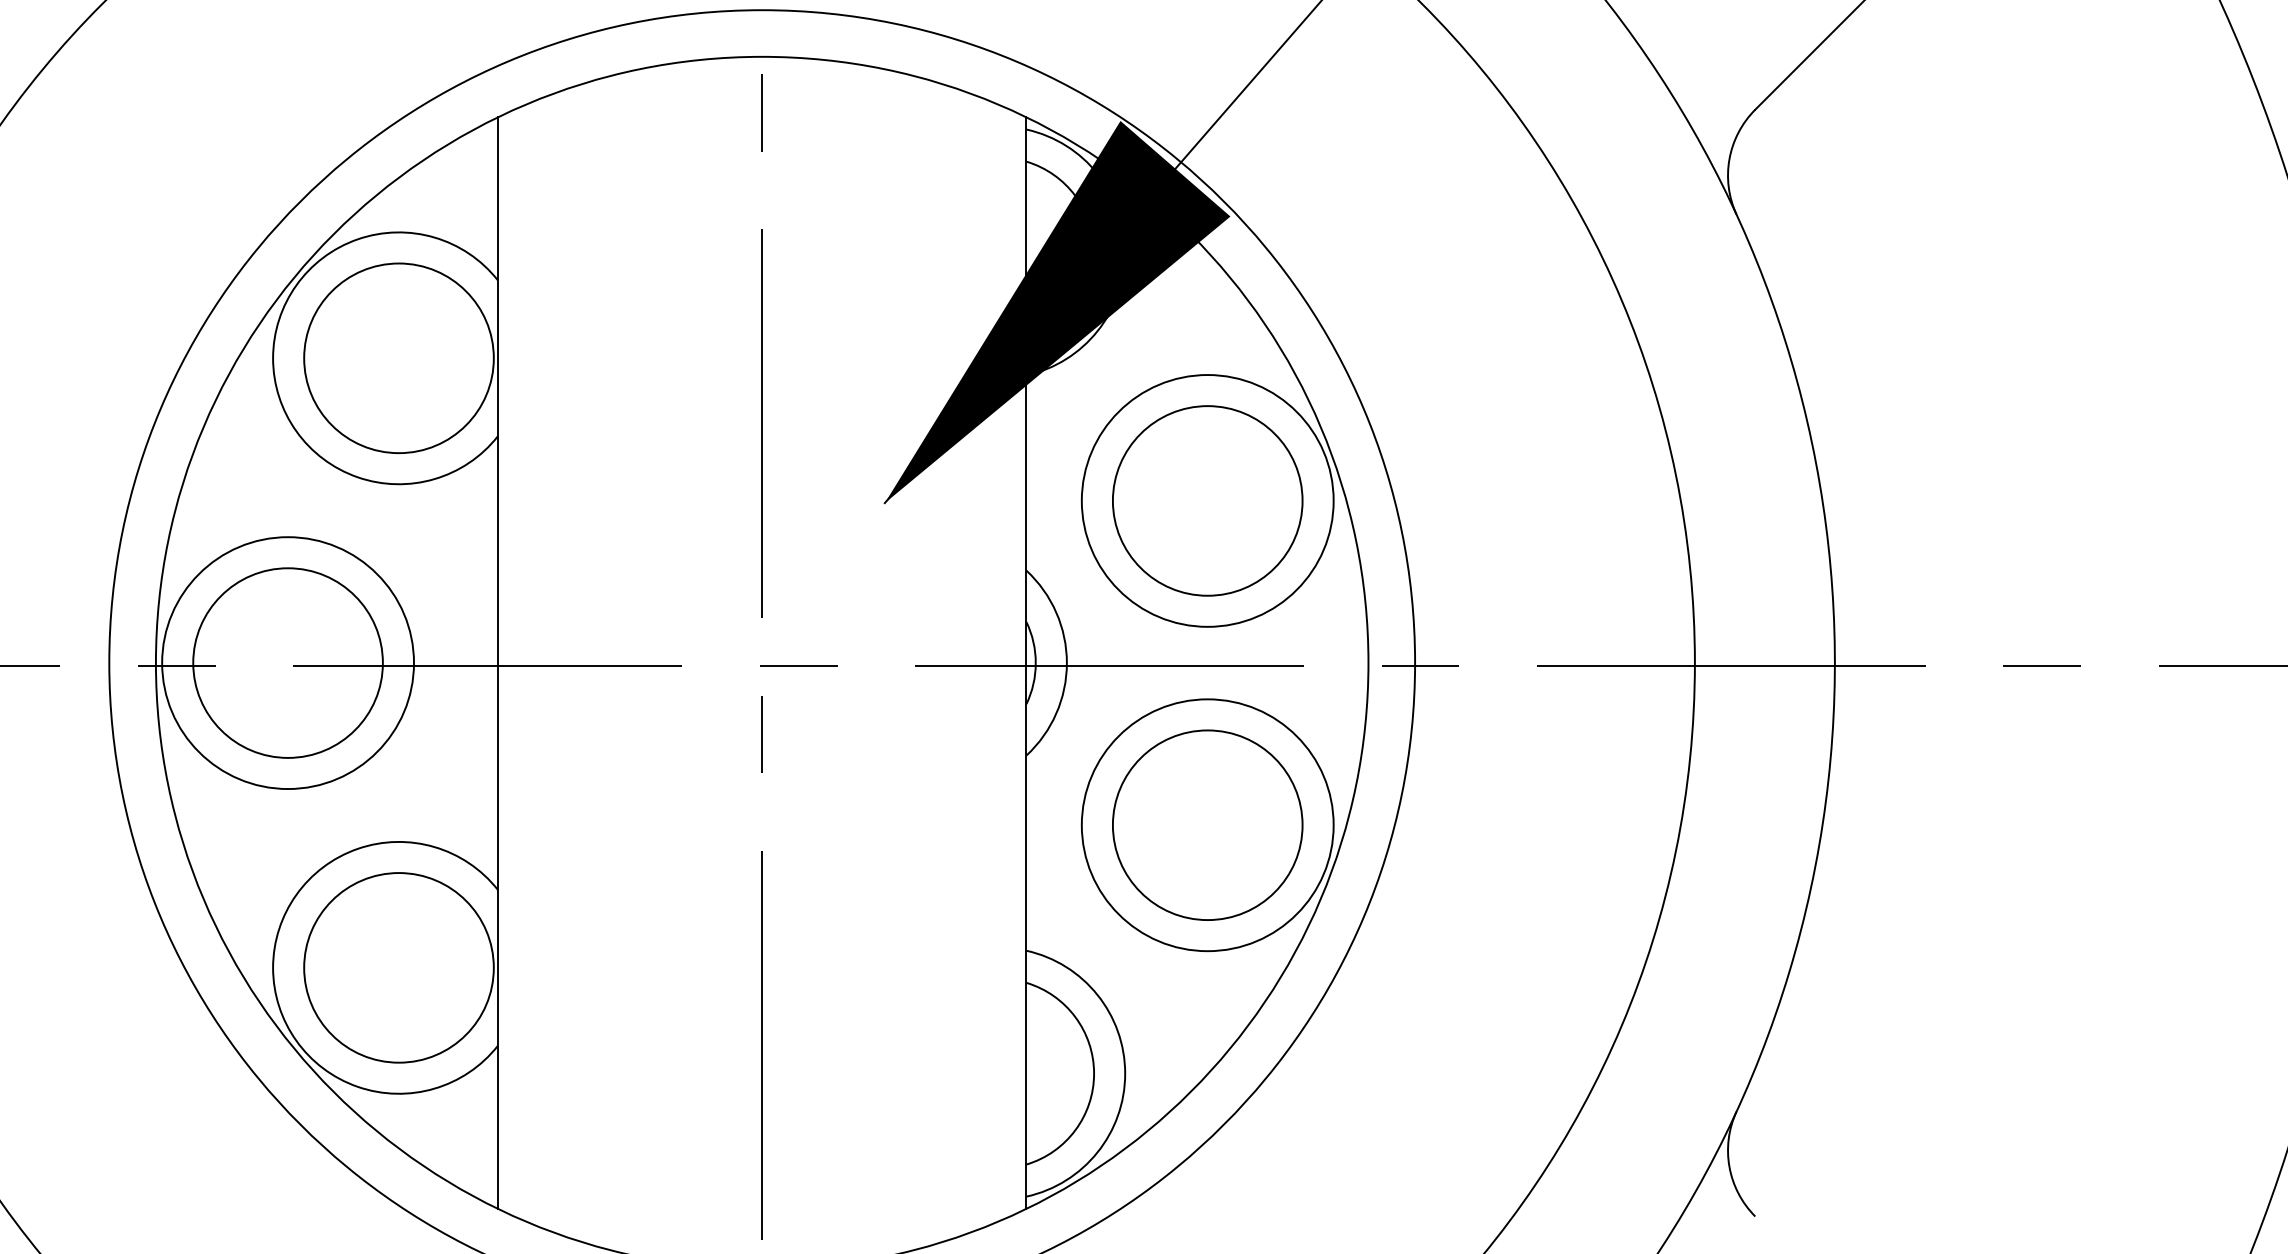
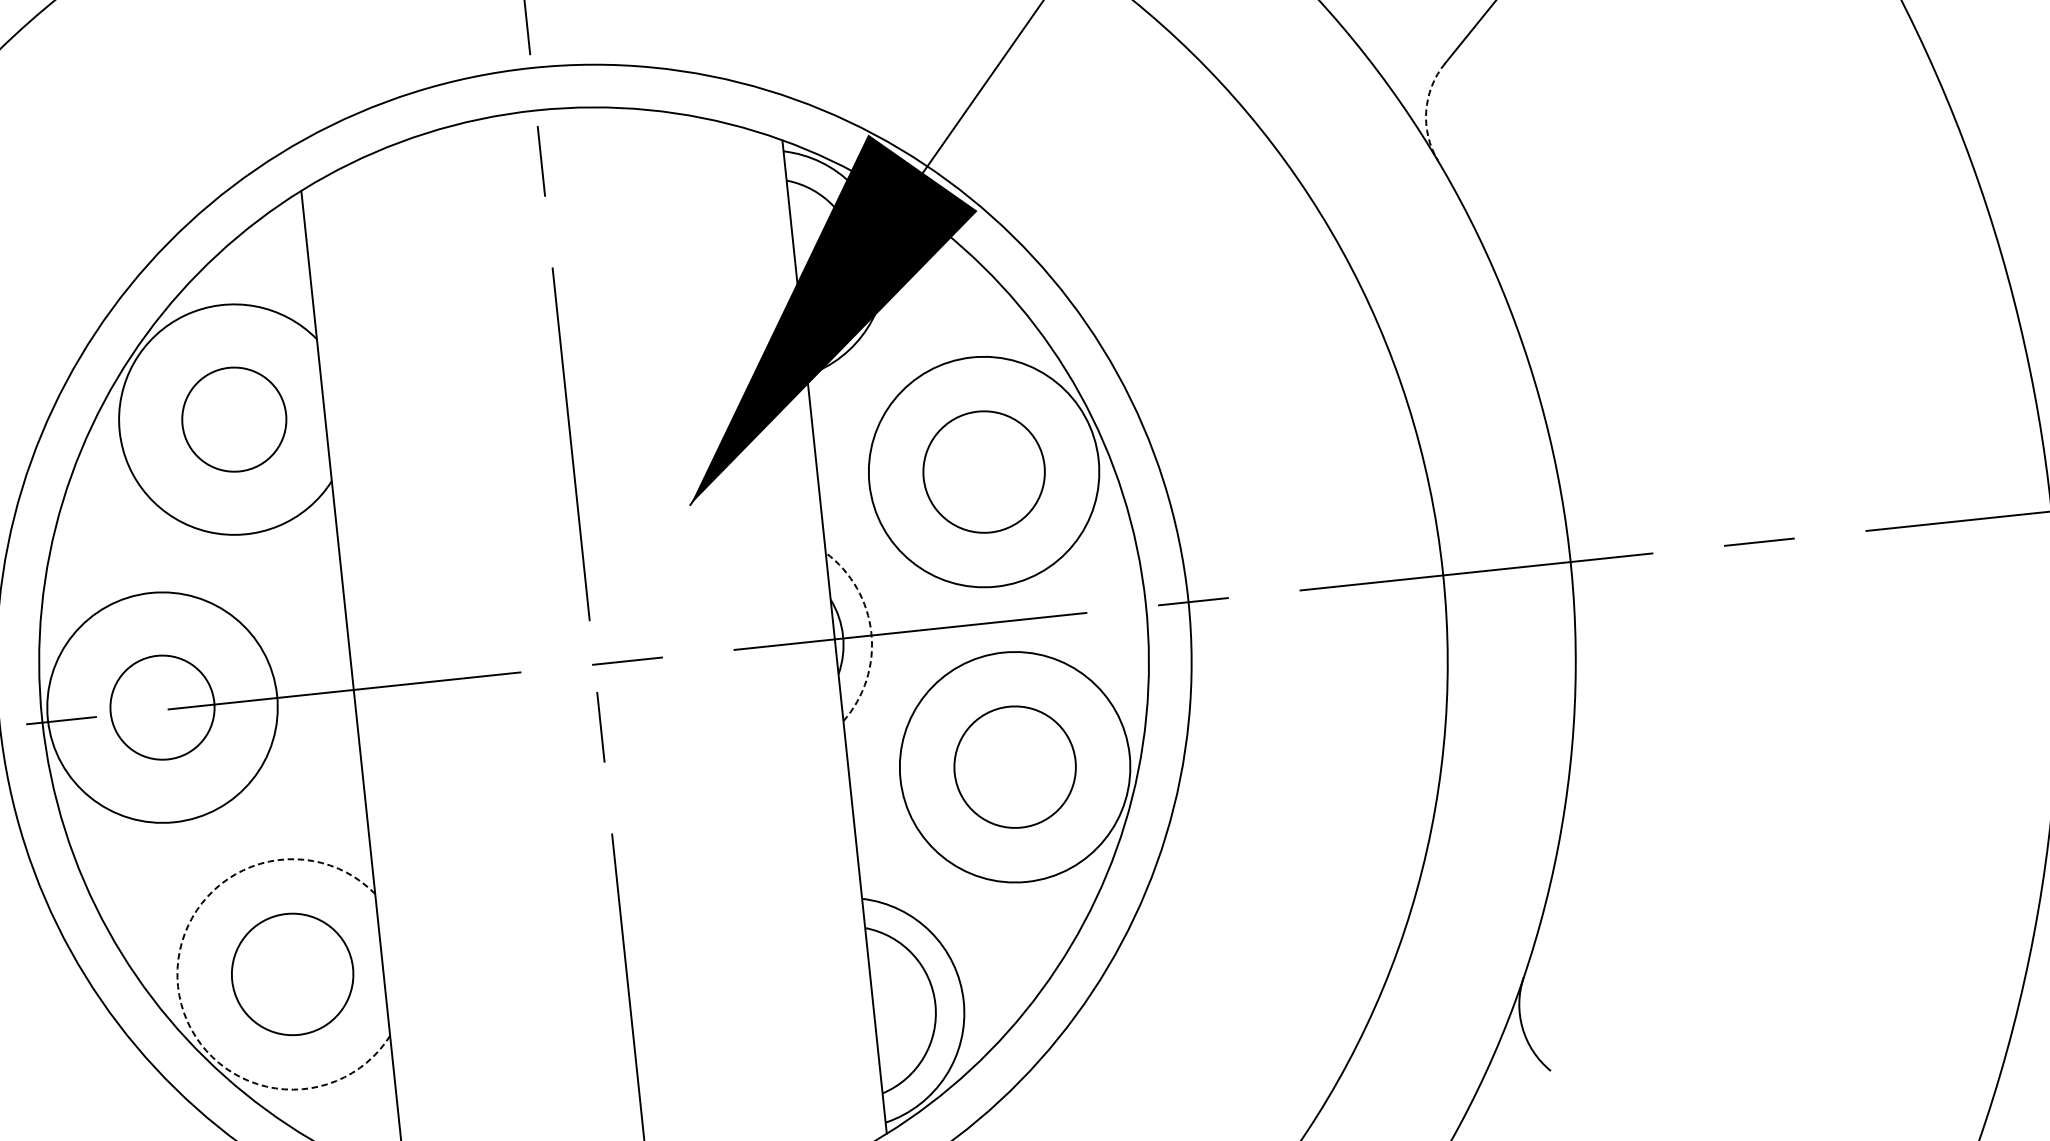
arc: (1729, 159) -> (1426, 111), solid -> dashed
circle: (398, 358) -> (233, 419), size x0.6
circle: (1207, 500) -> (983, 471), size x0.7
circle: (287, 662) -> (161, 707), size x0.6
arc: (1066, 663) -> (871, 633), solid -> dashed
circle: (1207, 824) -> (1014, 766), size x0.7
arc: (273, 967) -> (178, 986), solid -> dashed
circle: (398, 967) -> (292, 974), size x0.7

